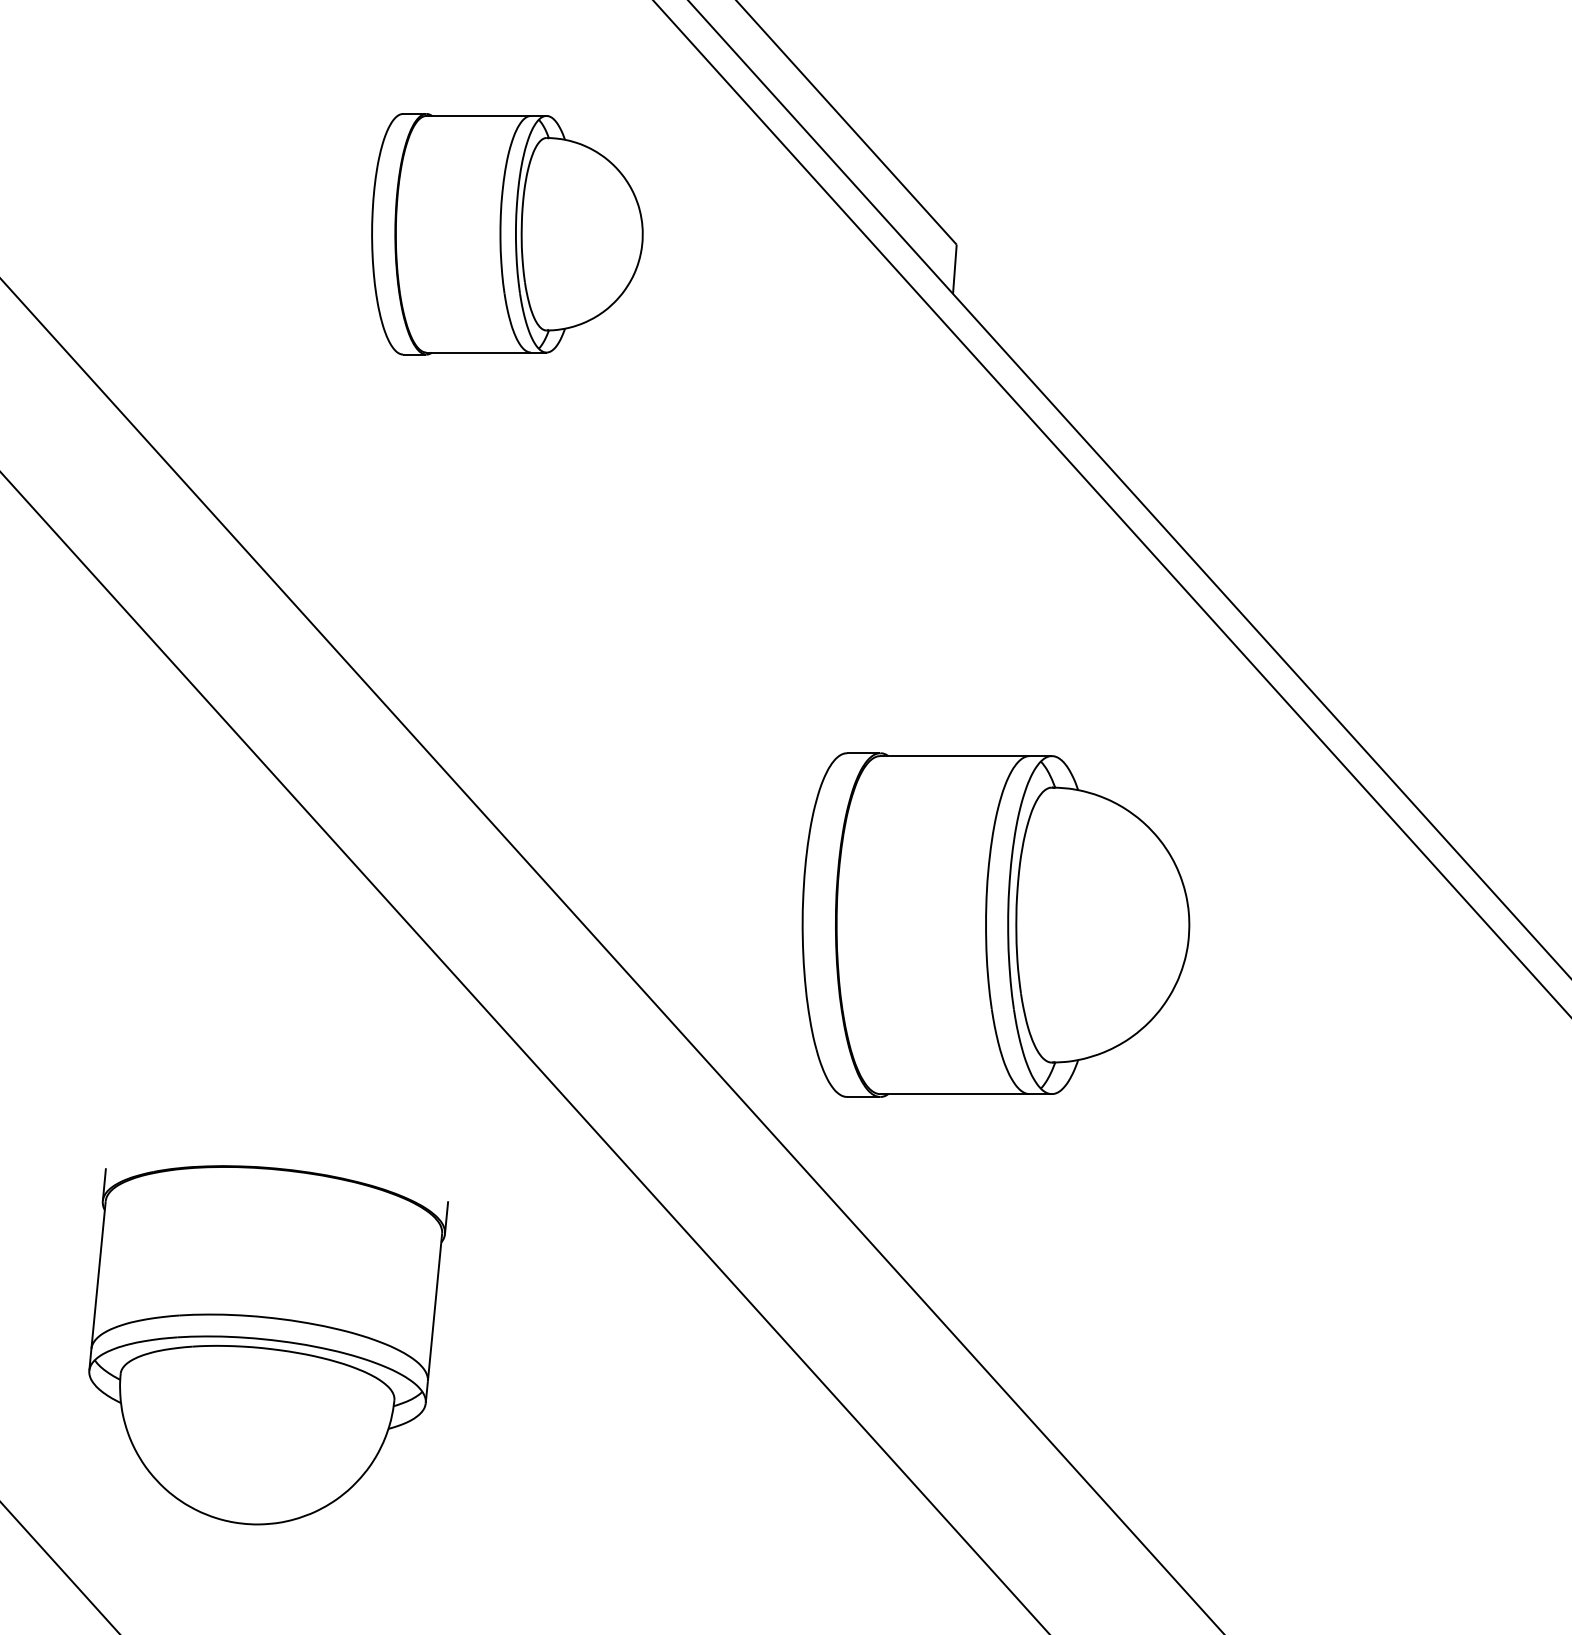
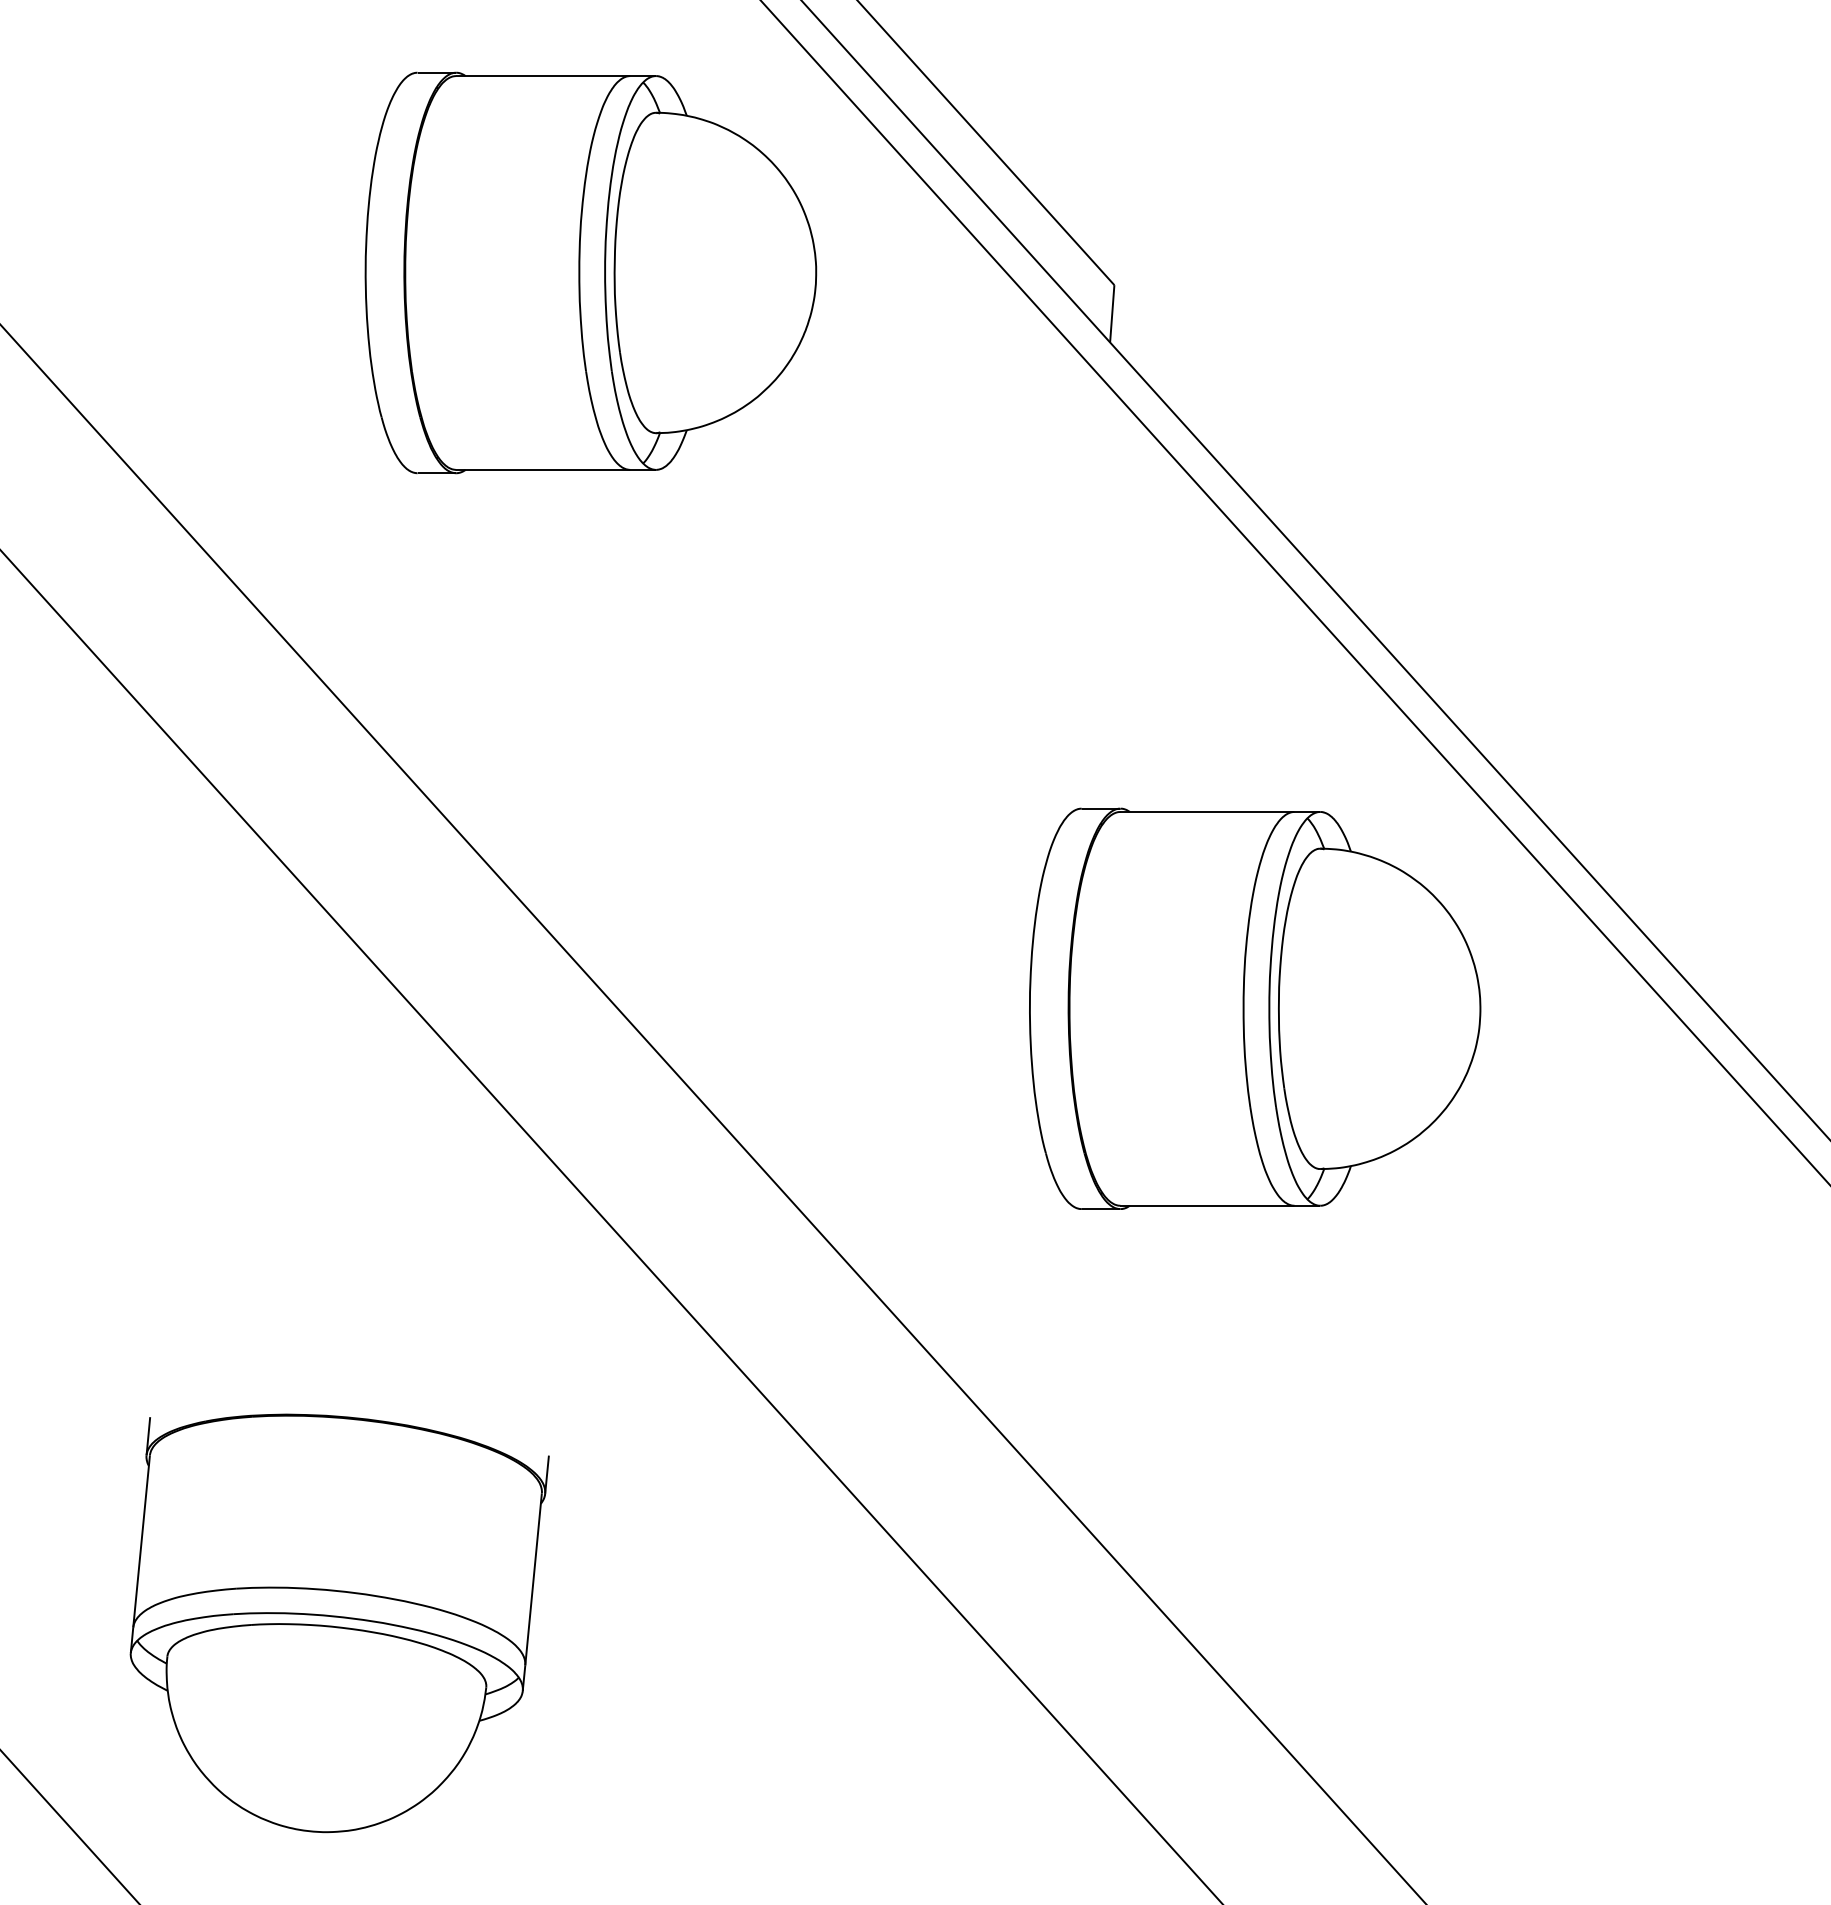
part: (507, 233) -> (590, 272), size x1.43
part: (996, 924) -> (1255, 1008), moved
part: (268, 1345) -> (339, 1623), moved

